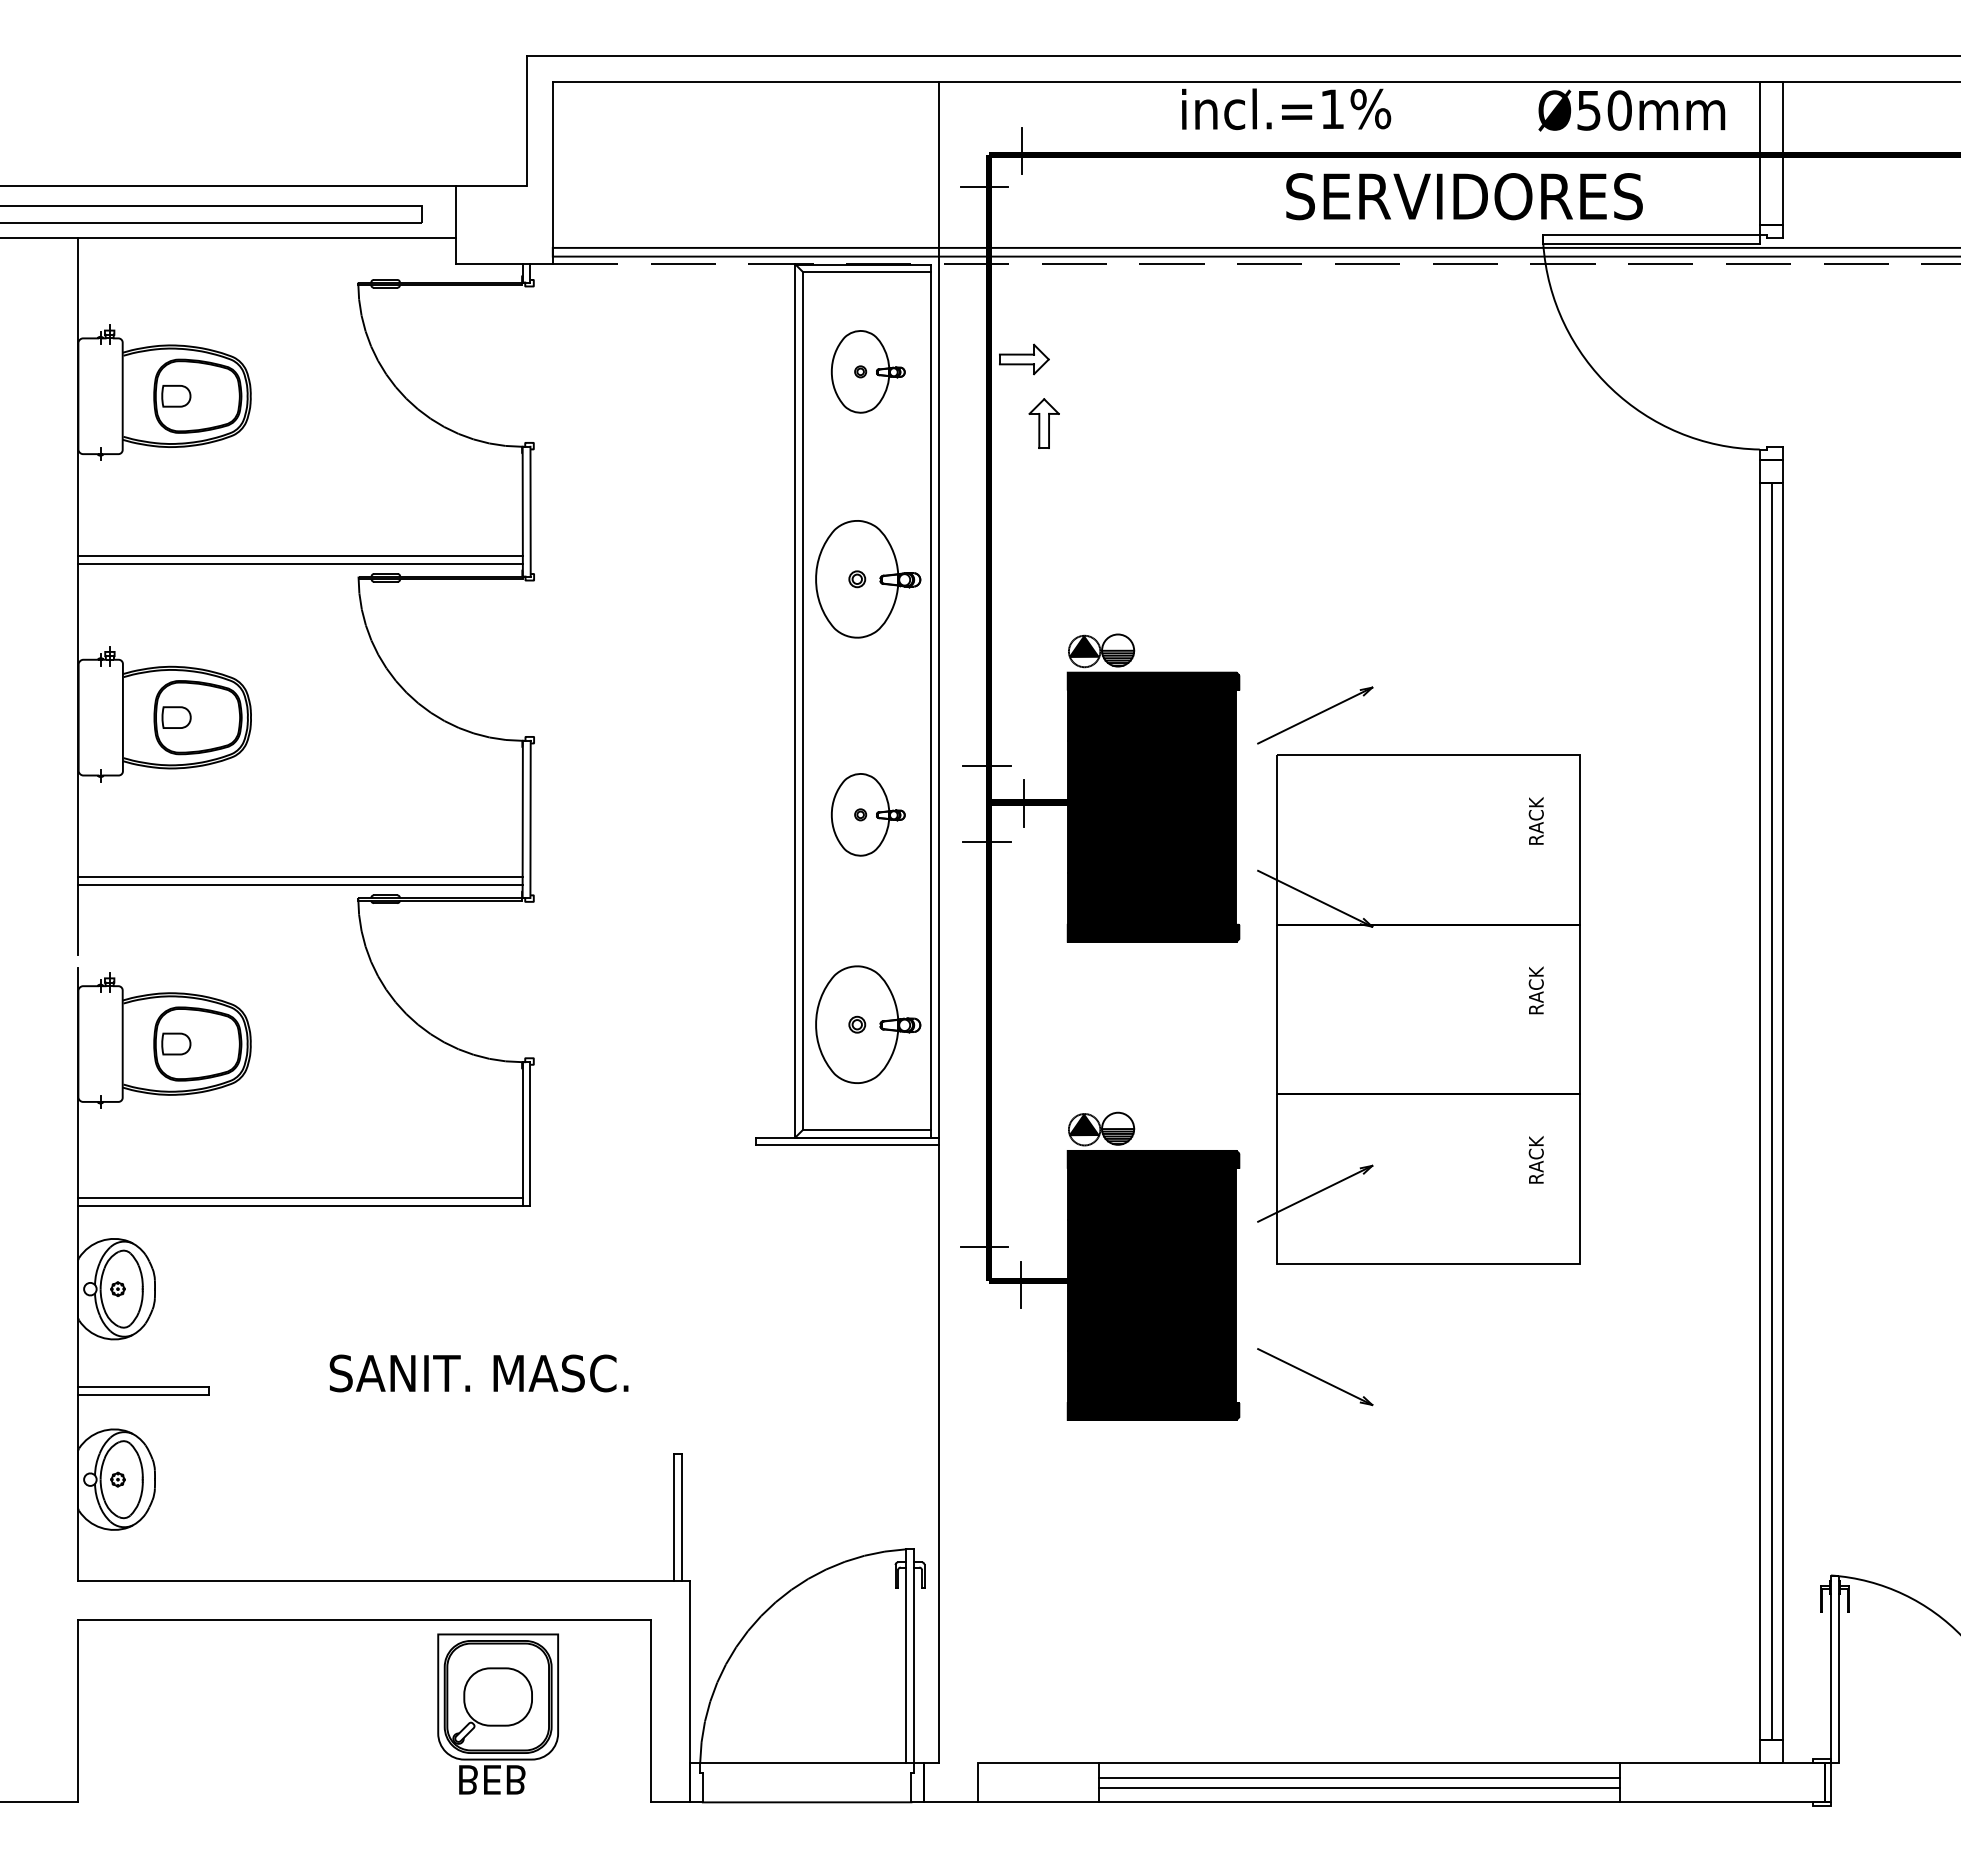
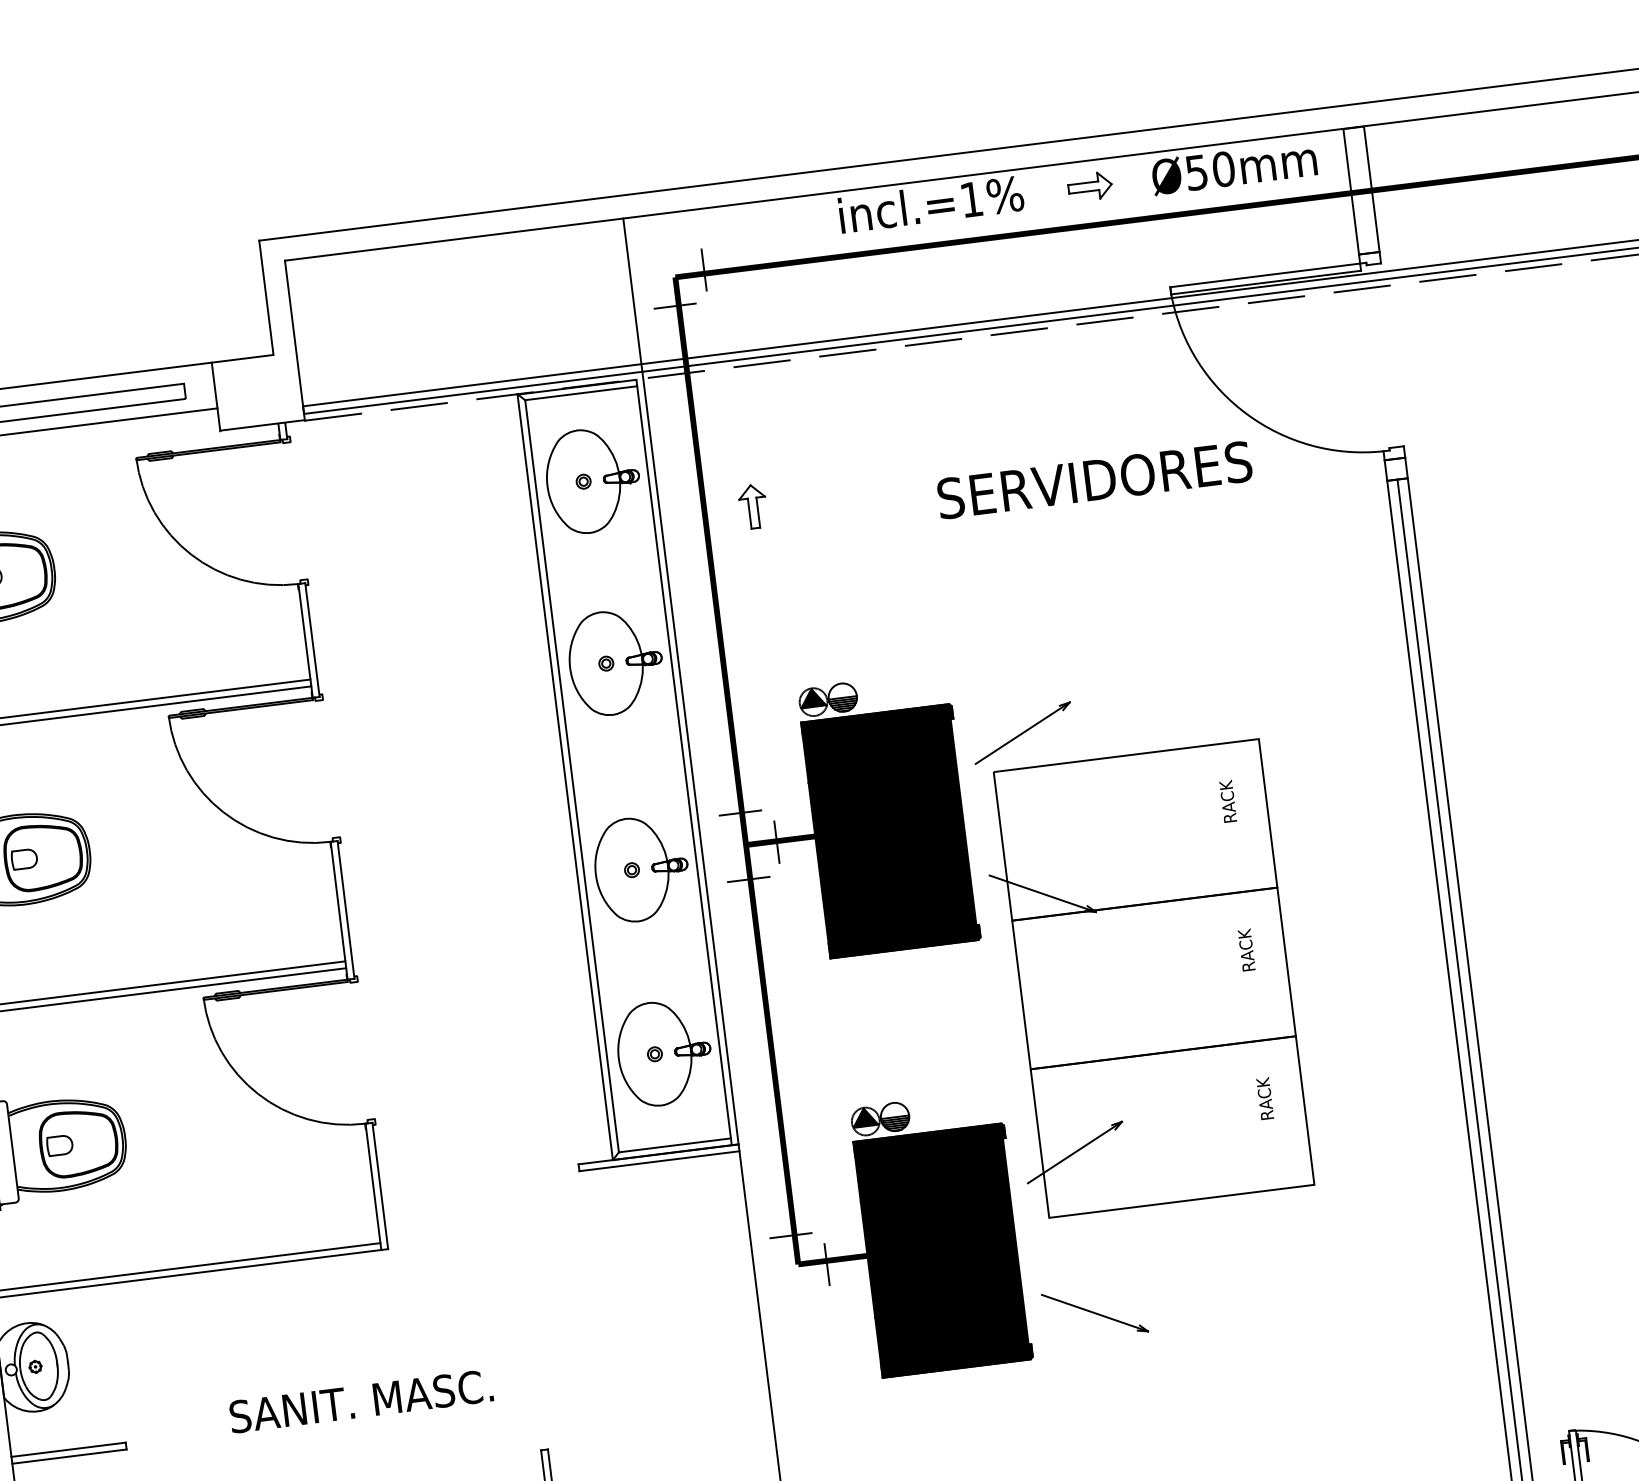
text: (1464, 196) -> (1094, 480), moved
part: (1024, 359) -> (1090, 186), moved
part: (868, 371) -> (593, 480), size x1.43
part: (868, 814) -> (641, 868), size x1.43

